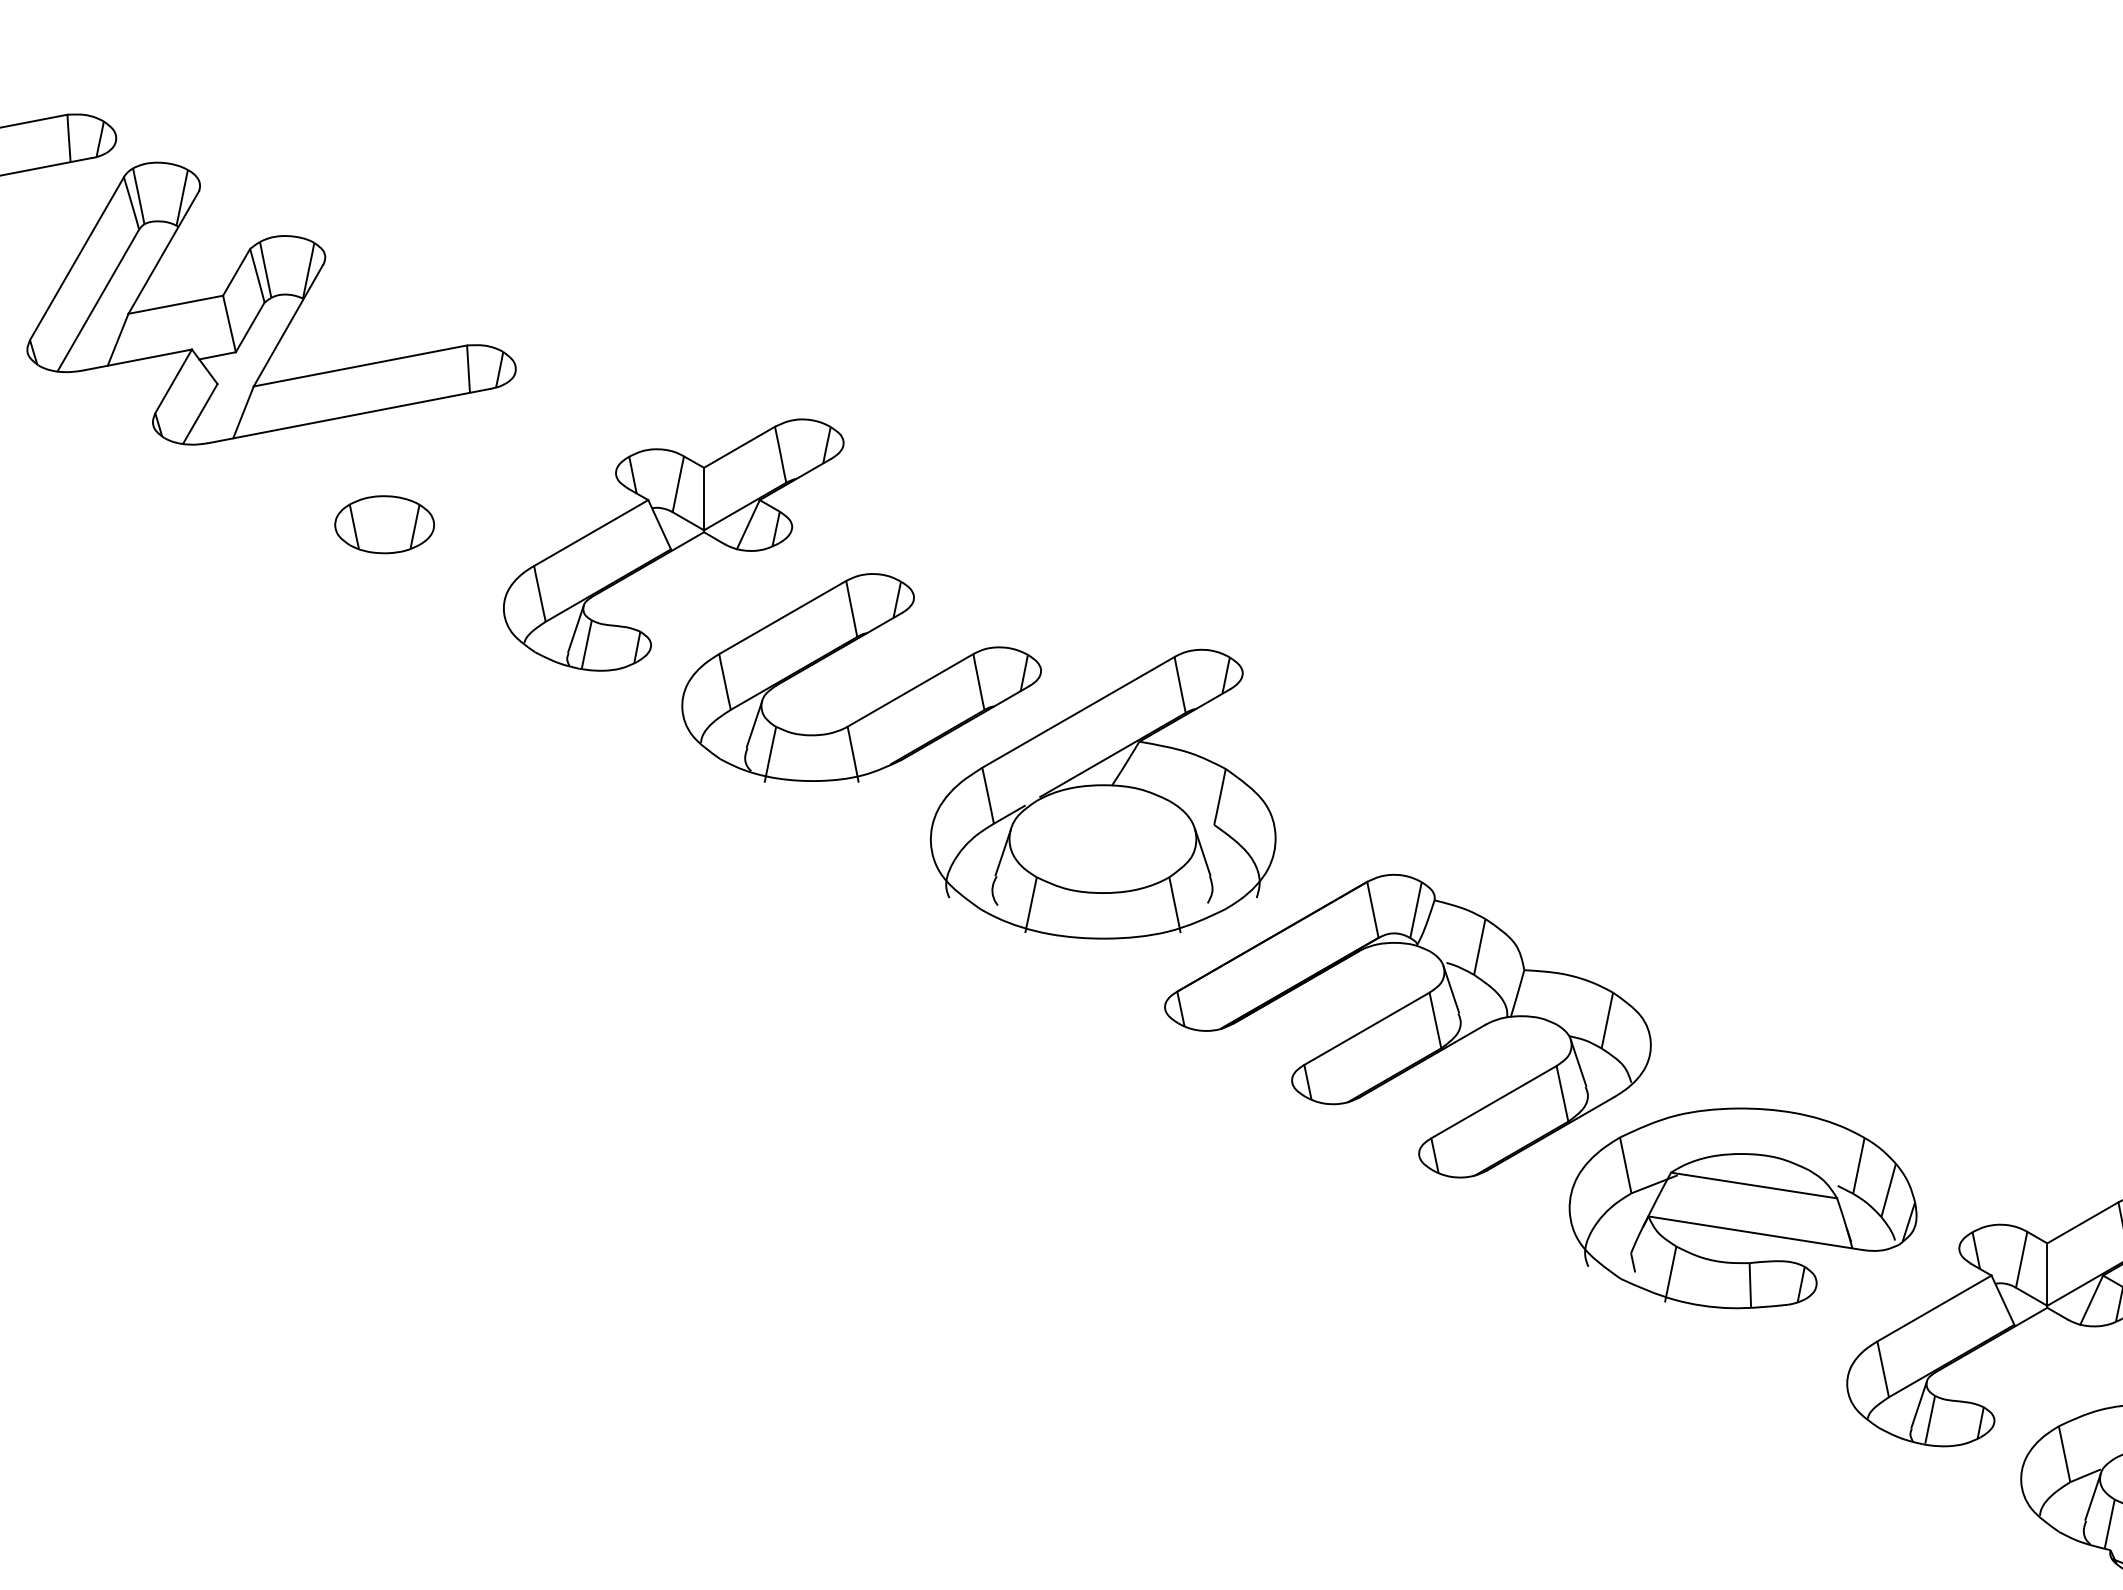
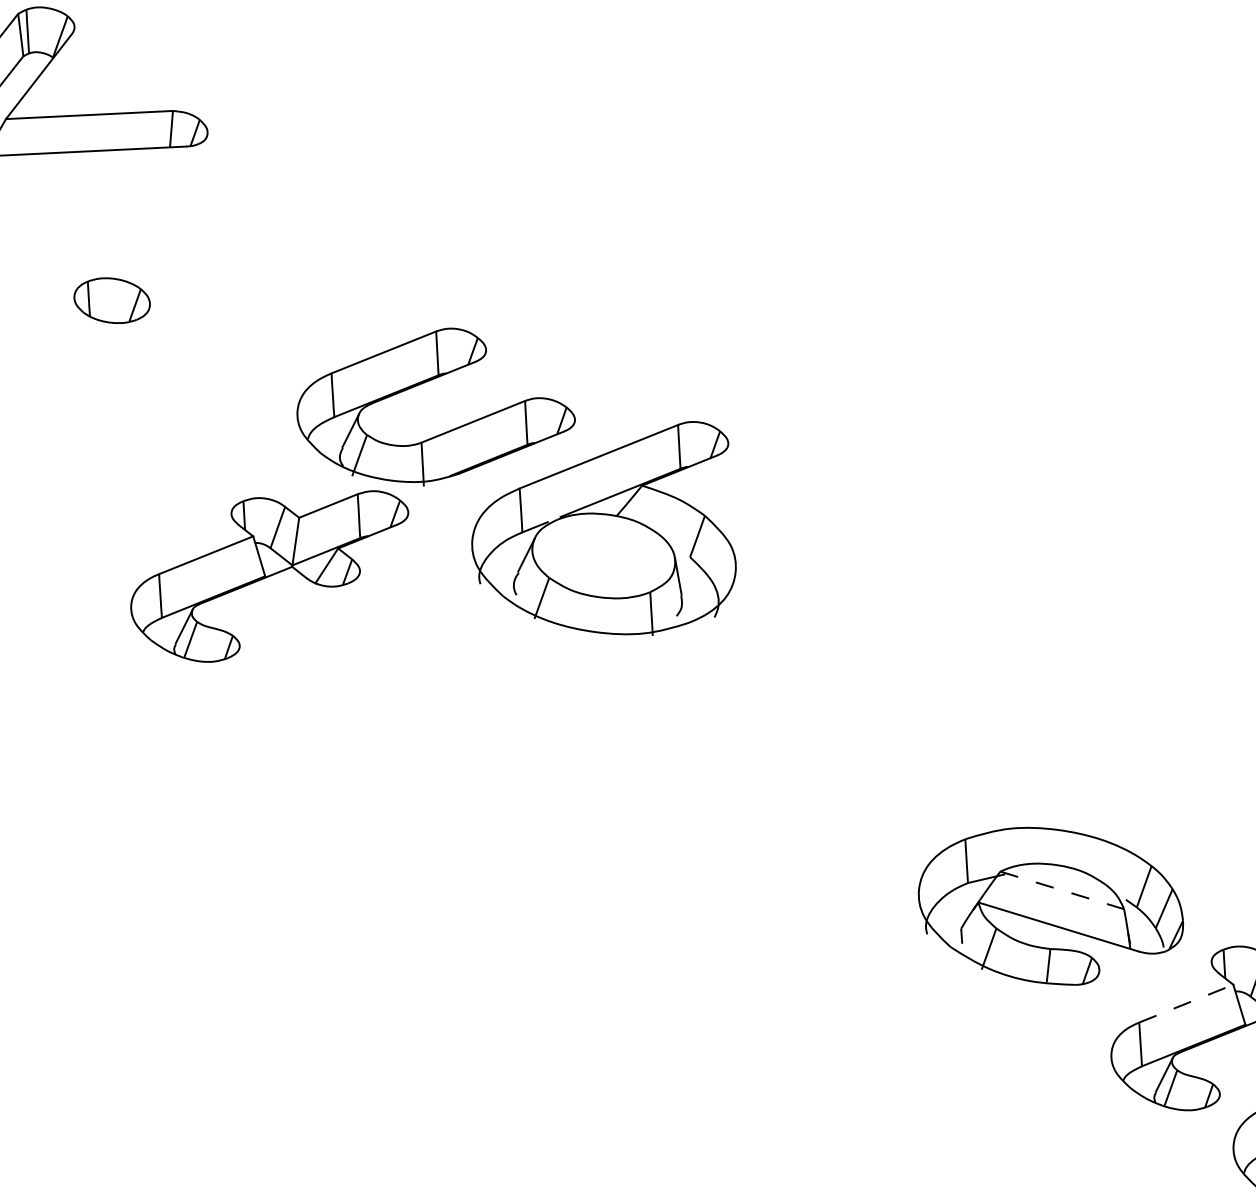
part: (384, 524) -> (112, 300), moved
part: (673, 544) -> (267, 572), moved
part: (1407, 1025) -> (815, 730), removed
line: (1754, 1185) -> (1062, 890), solid -> dashed
line: (1934, 1308) -> (1186, 1003), solid -> dashed

